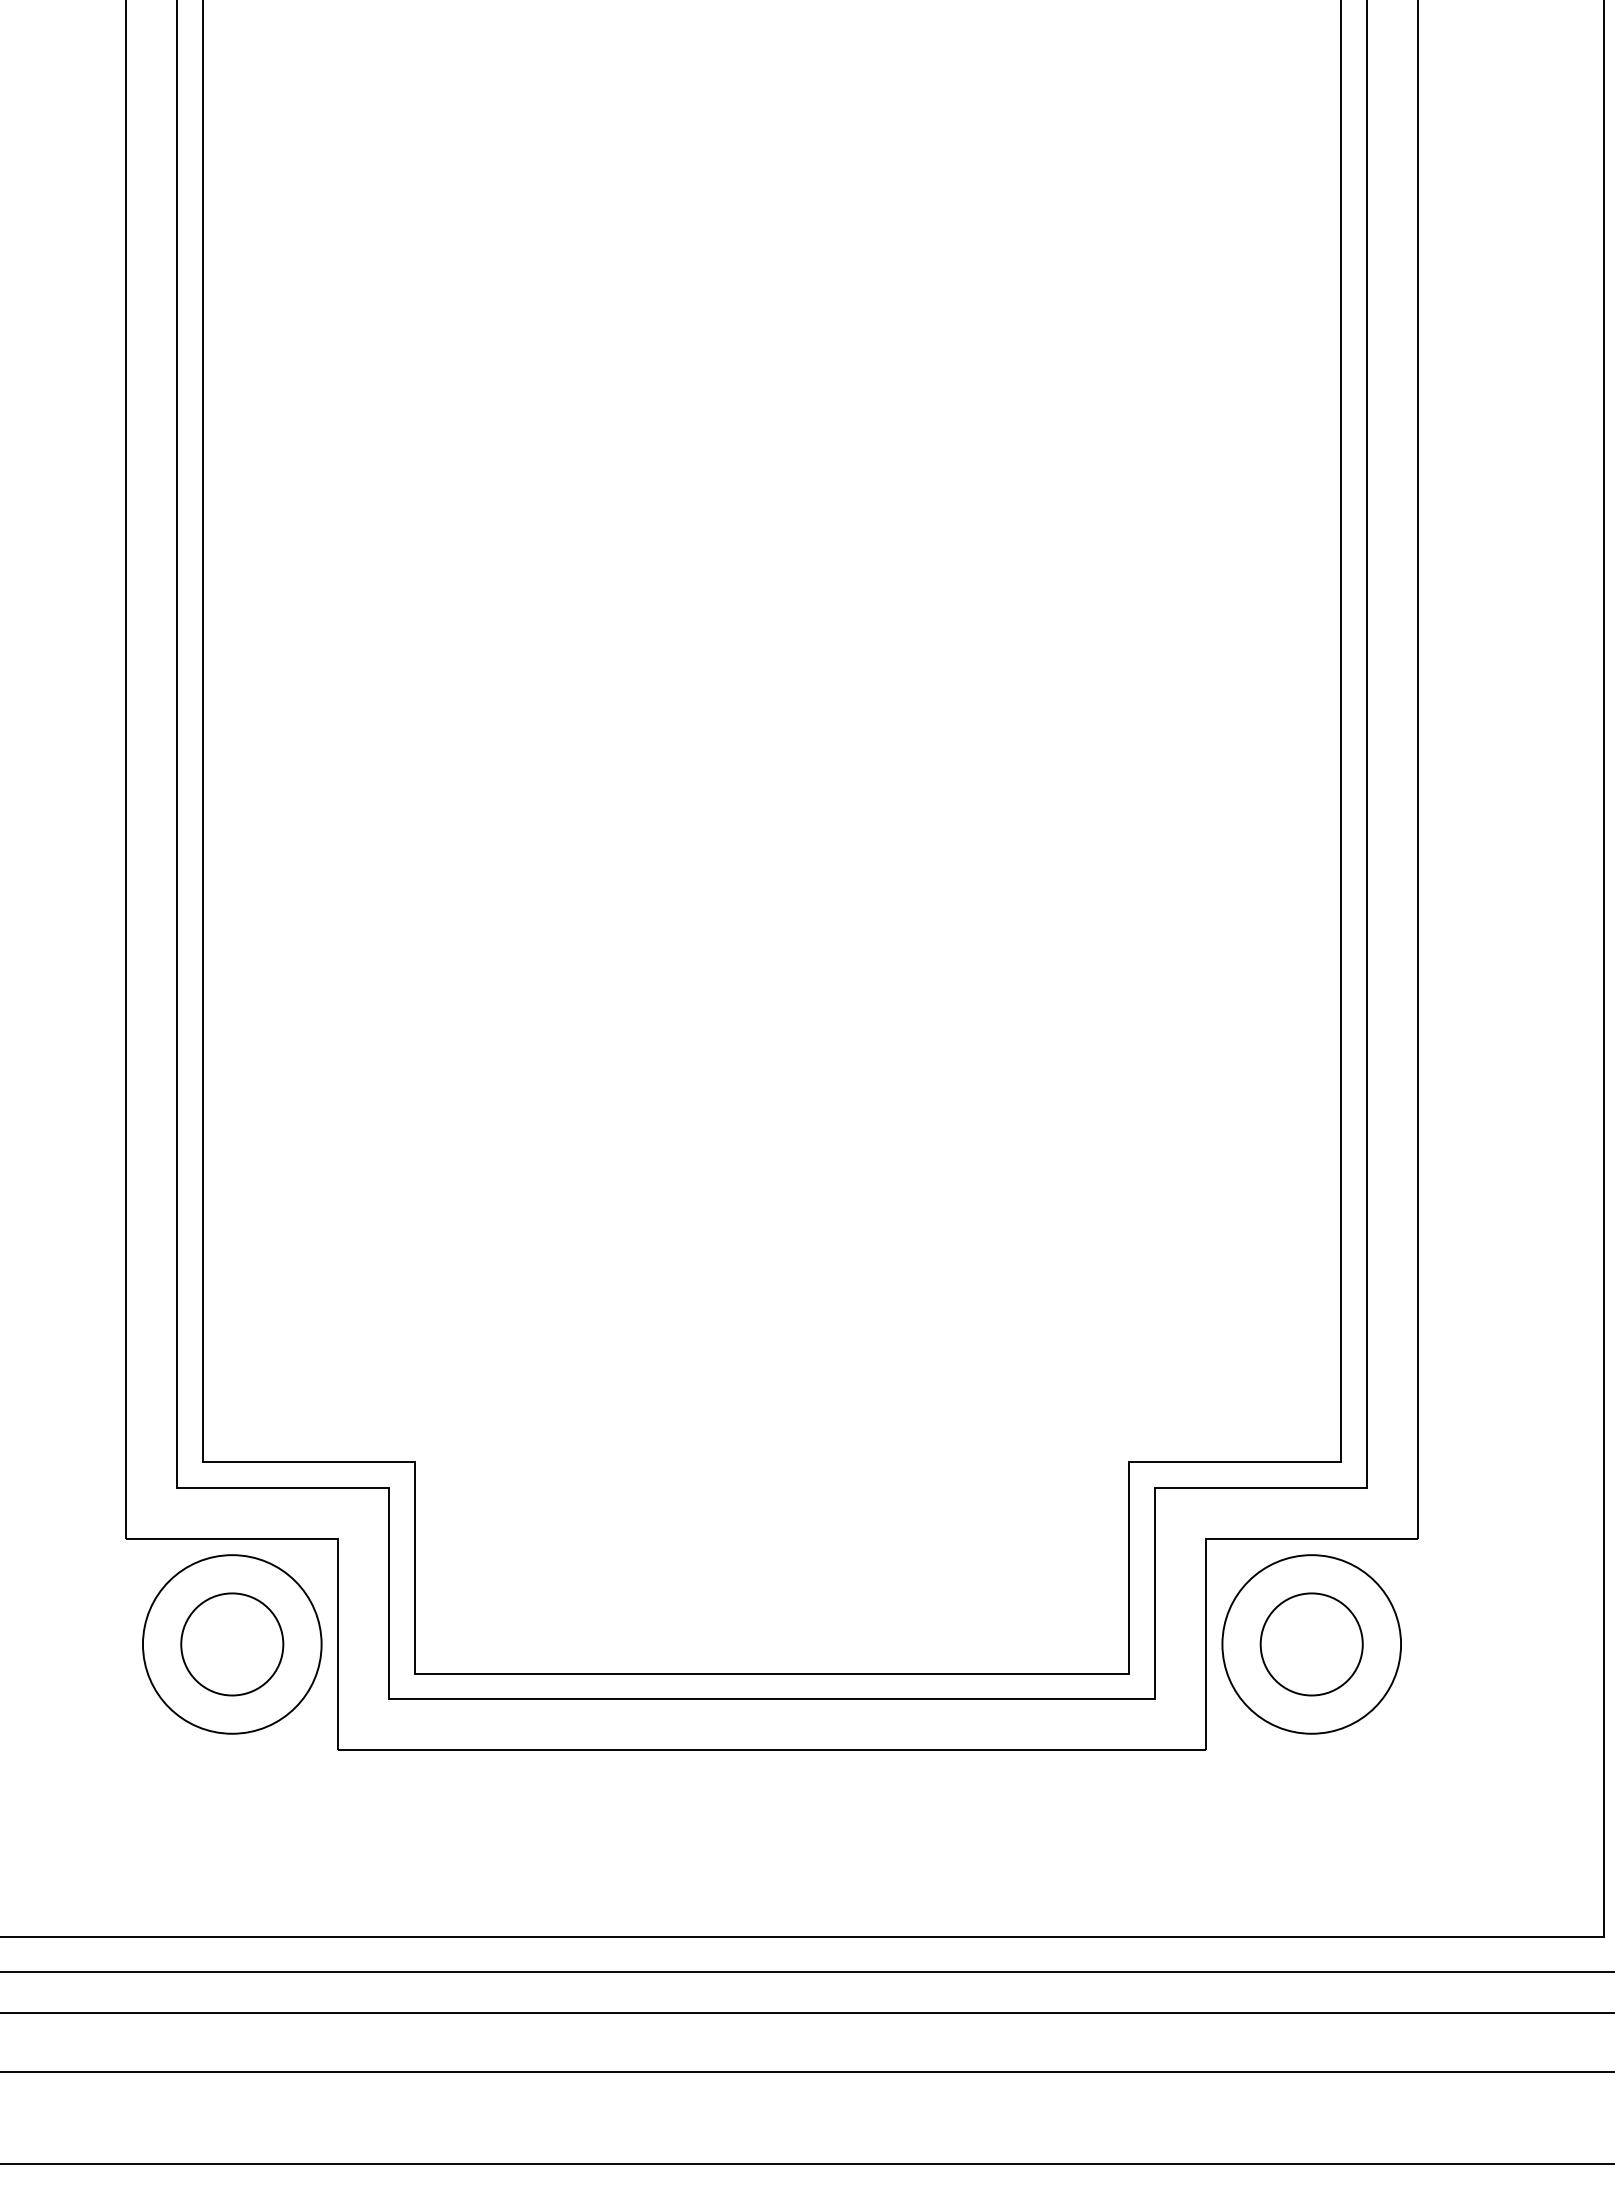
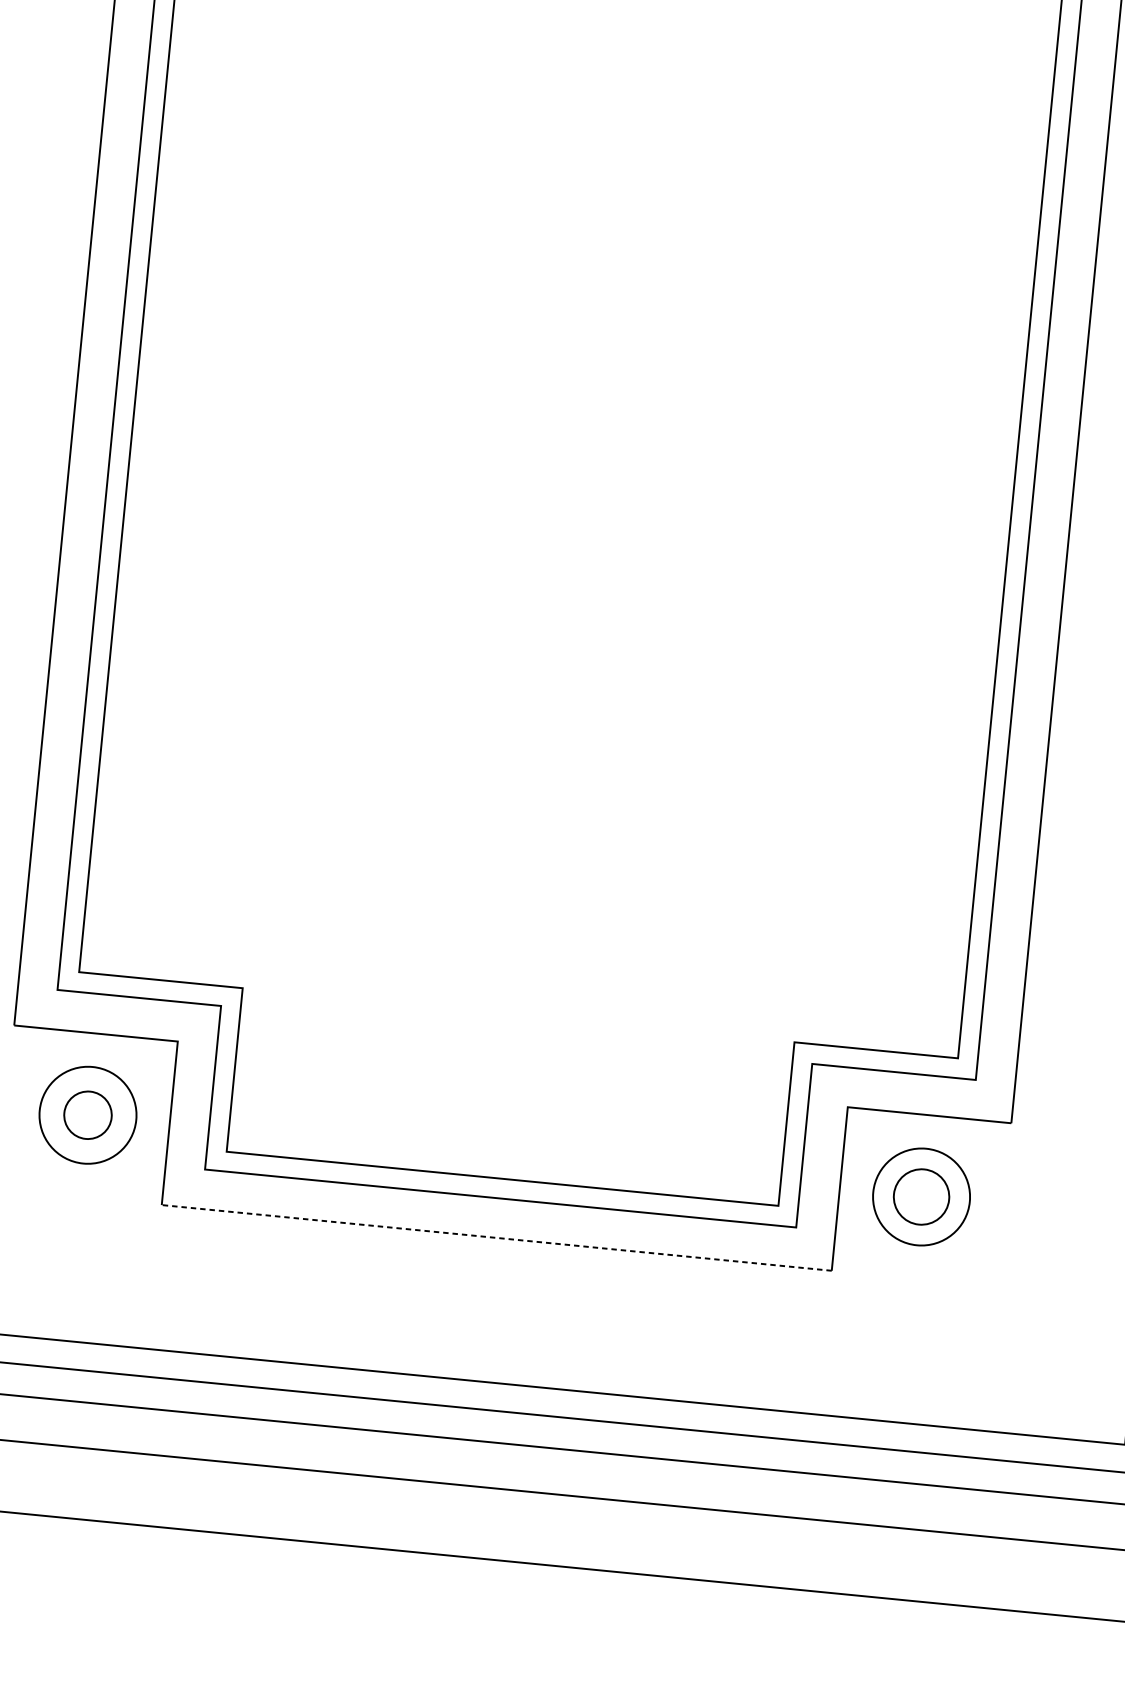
circle: (231, 1644) -> (87, 1115), size x0.7
circle: (232, 1644) -> (88, 1115), size x0.6
circle: (1311, 1644) -> (921, 1197), size x0.7
circle: (1311, 1644) -> (921, 1197), size x0.7
line: (772, 1750) -> (497, 1238), solid -> dashed

